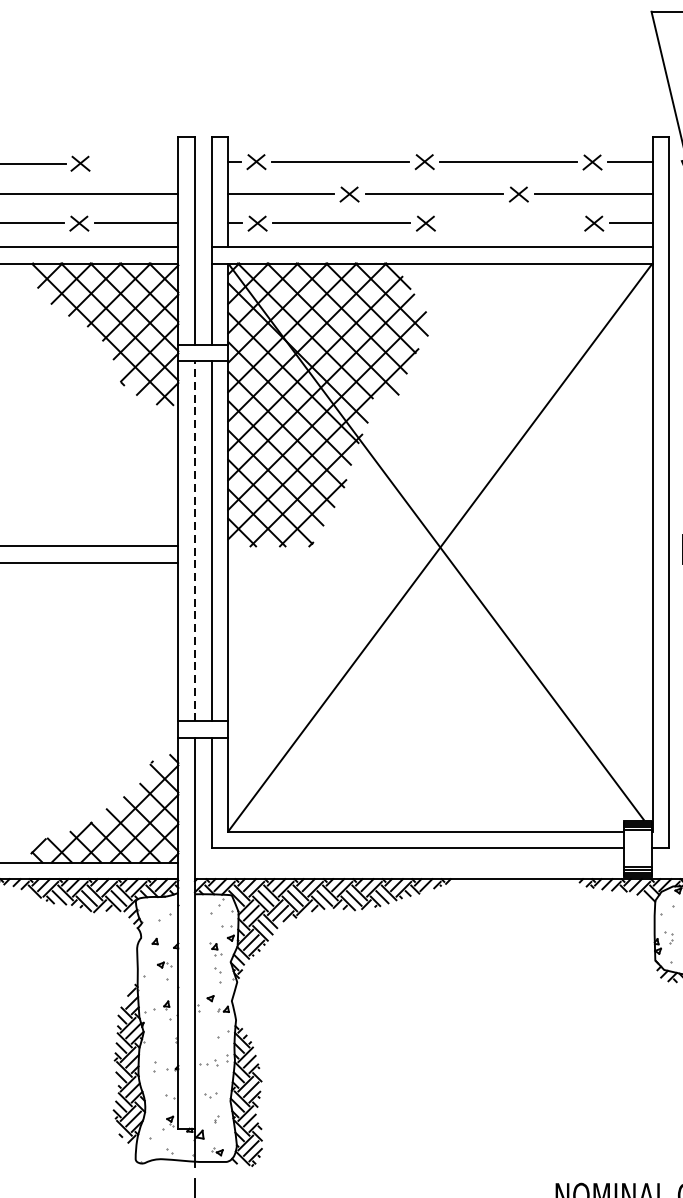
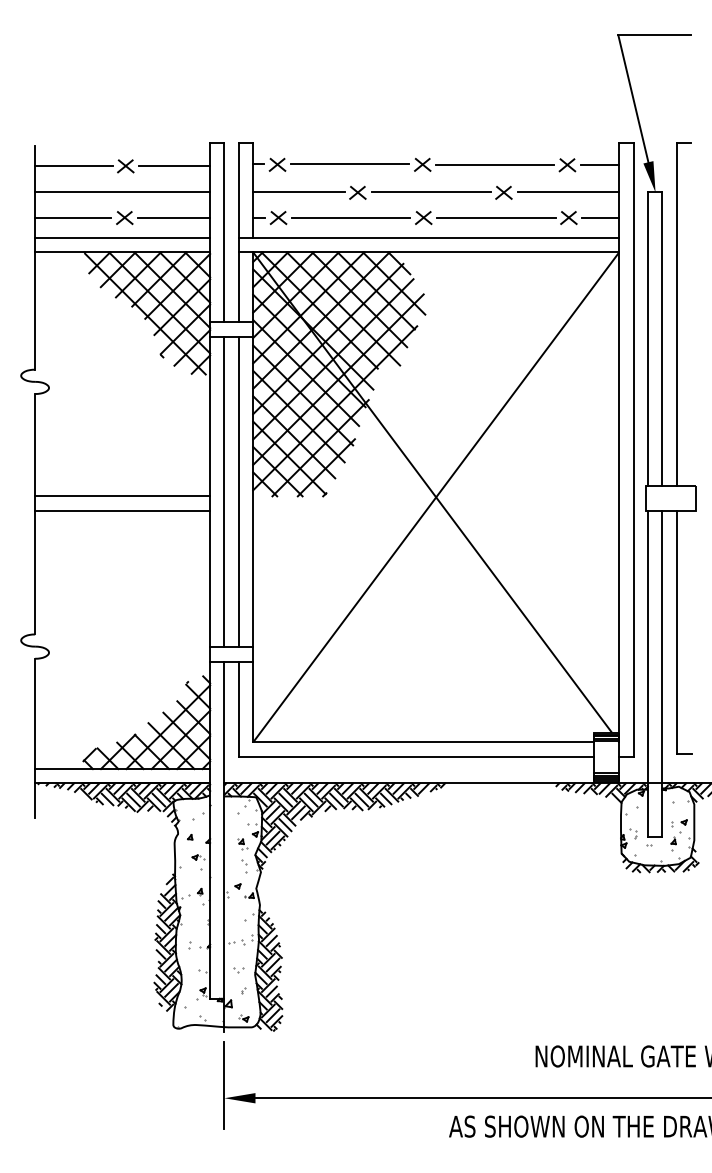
line: (136, 162) -> (174, 165), added
line: (510, 223) -> (496, 217), added
line: (194, 540) -> (224, 491), dashed -> solid

